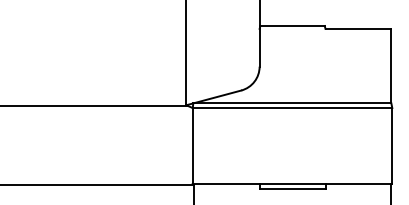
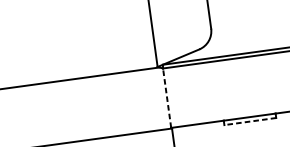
line: (192, 145) -> (166, 97), solid -> dashed
line: (292, 189) -> (250, 121), solid -> dashed

